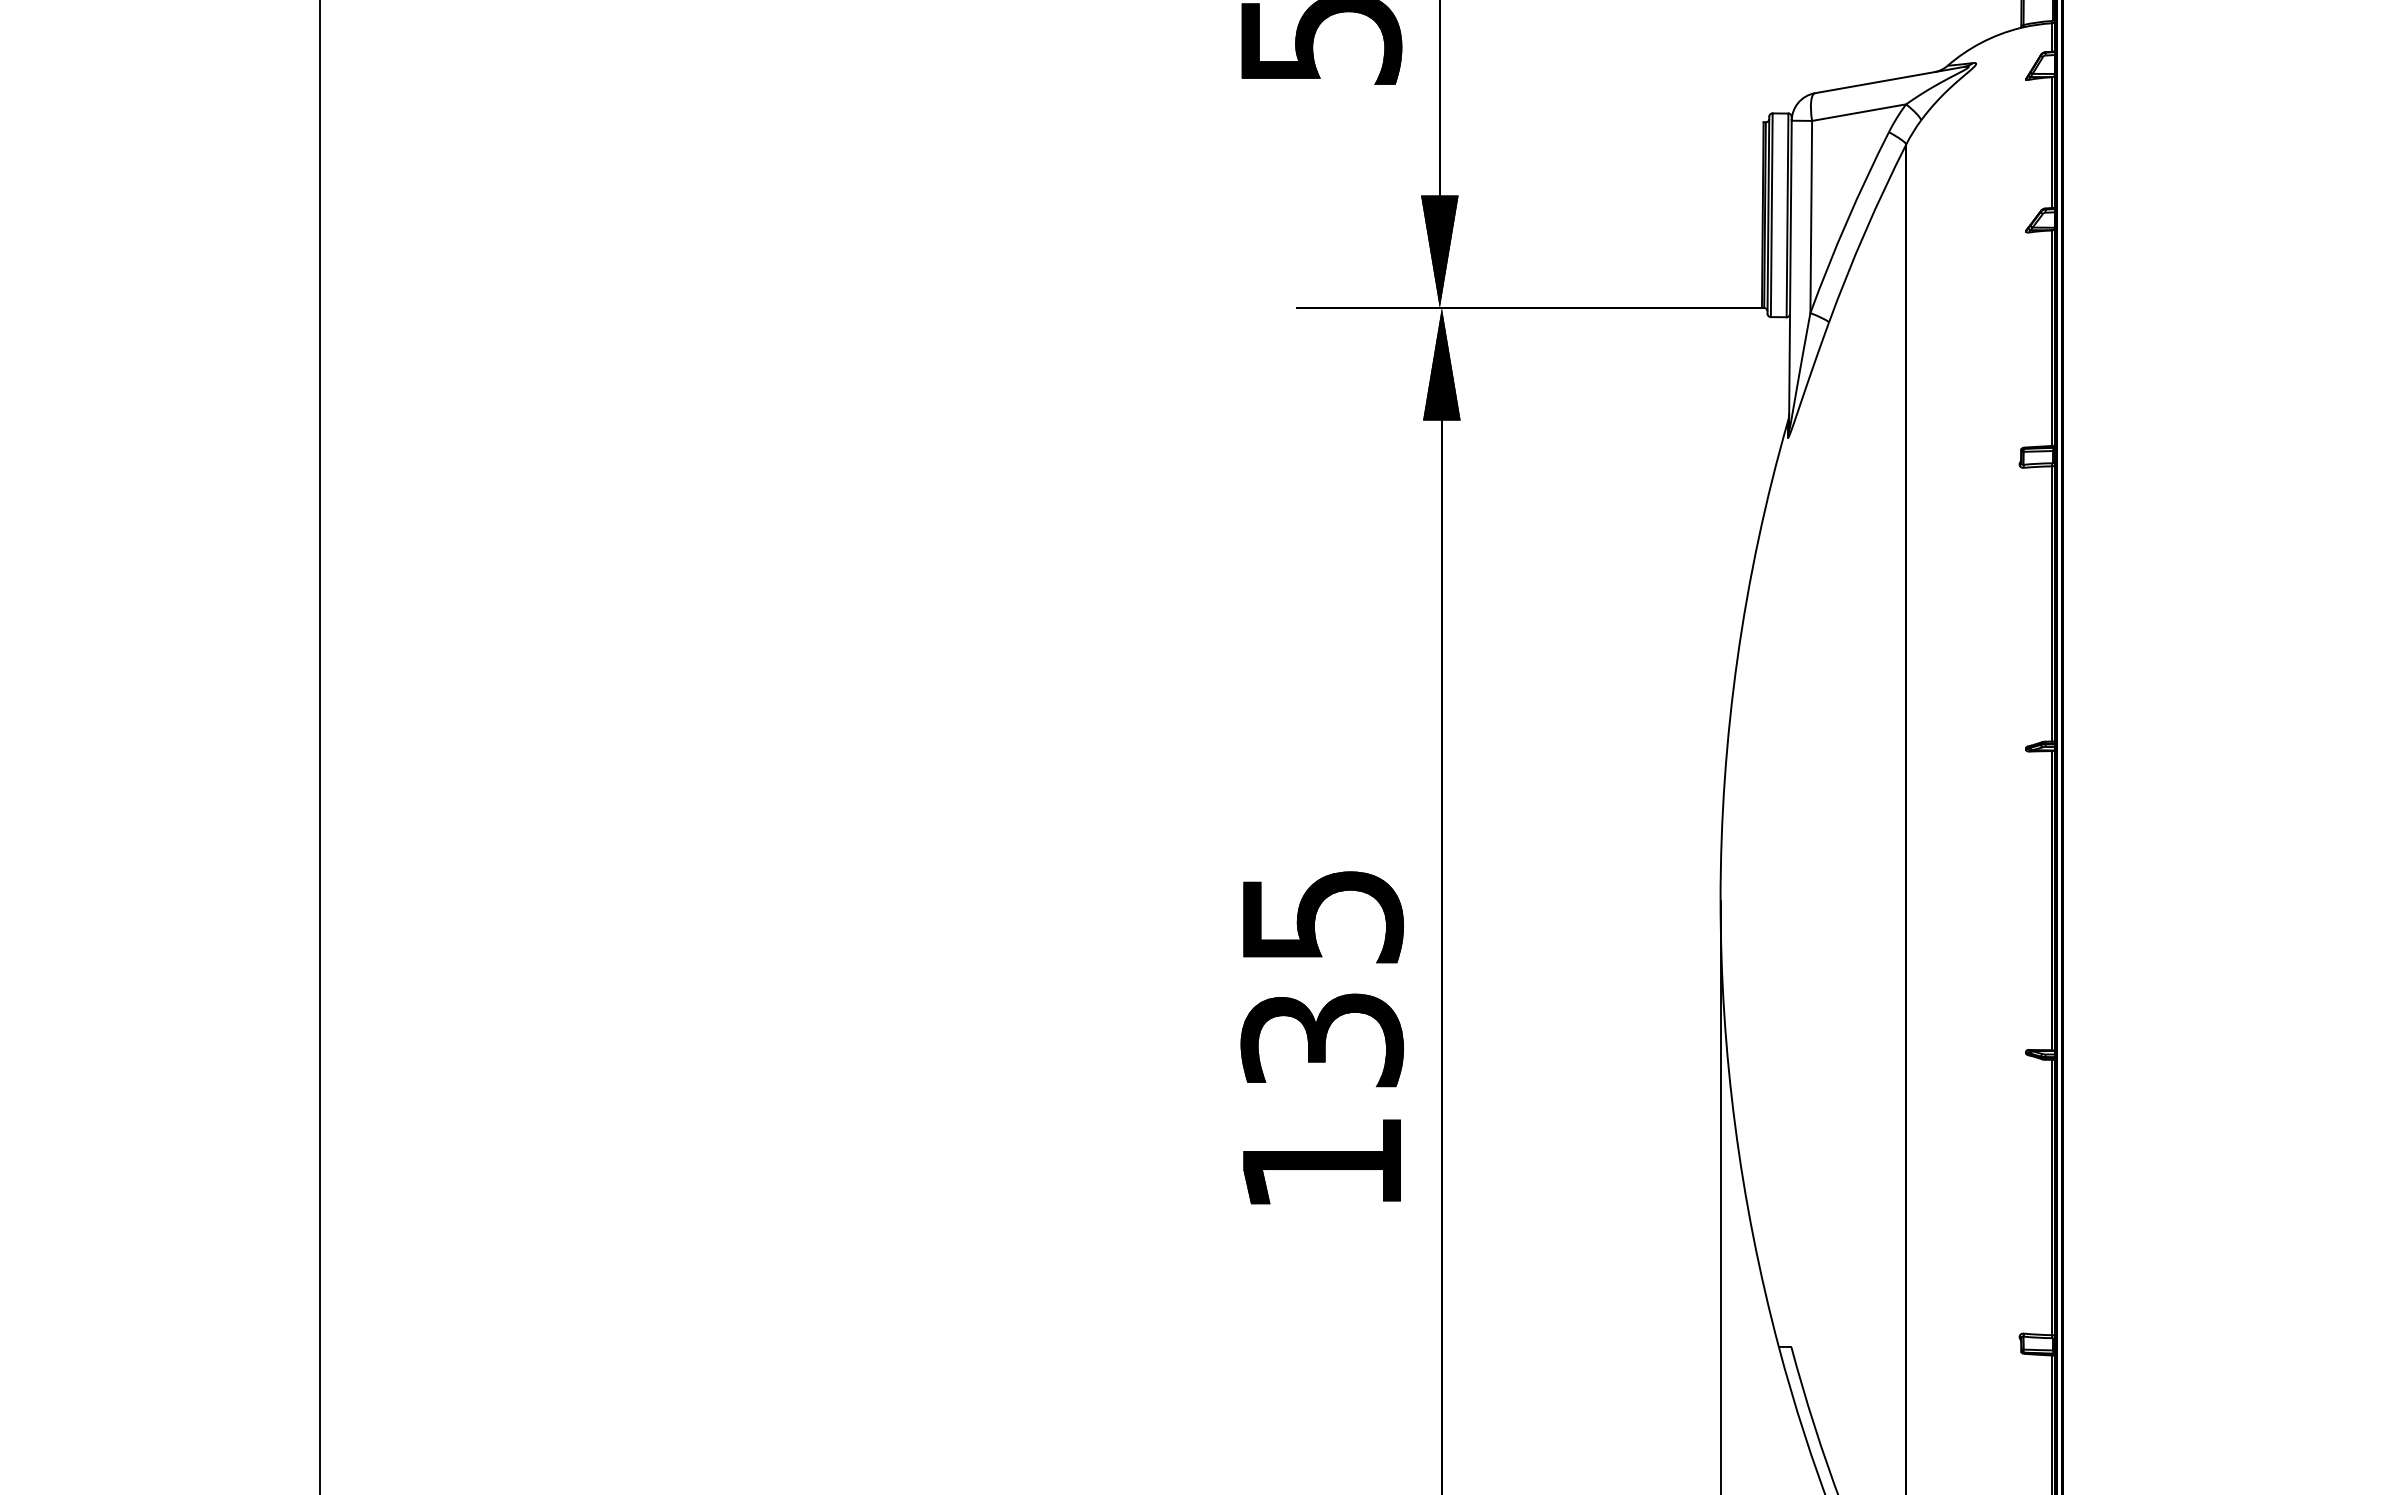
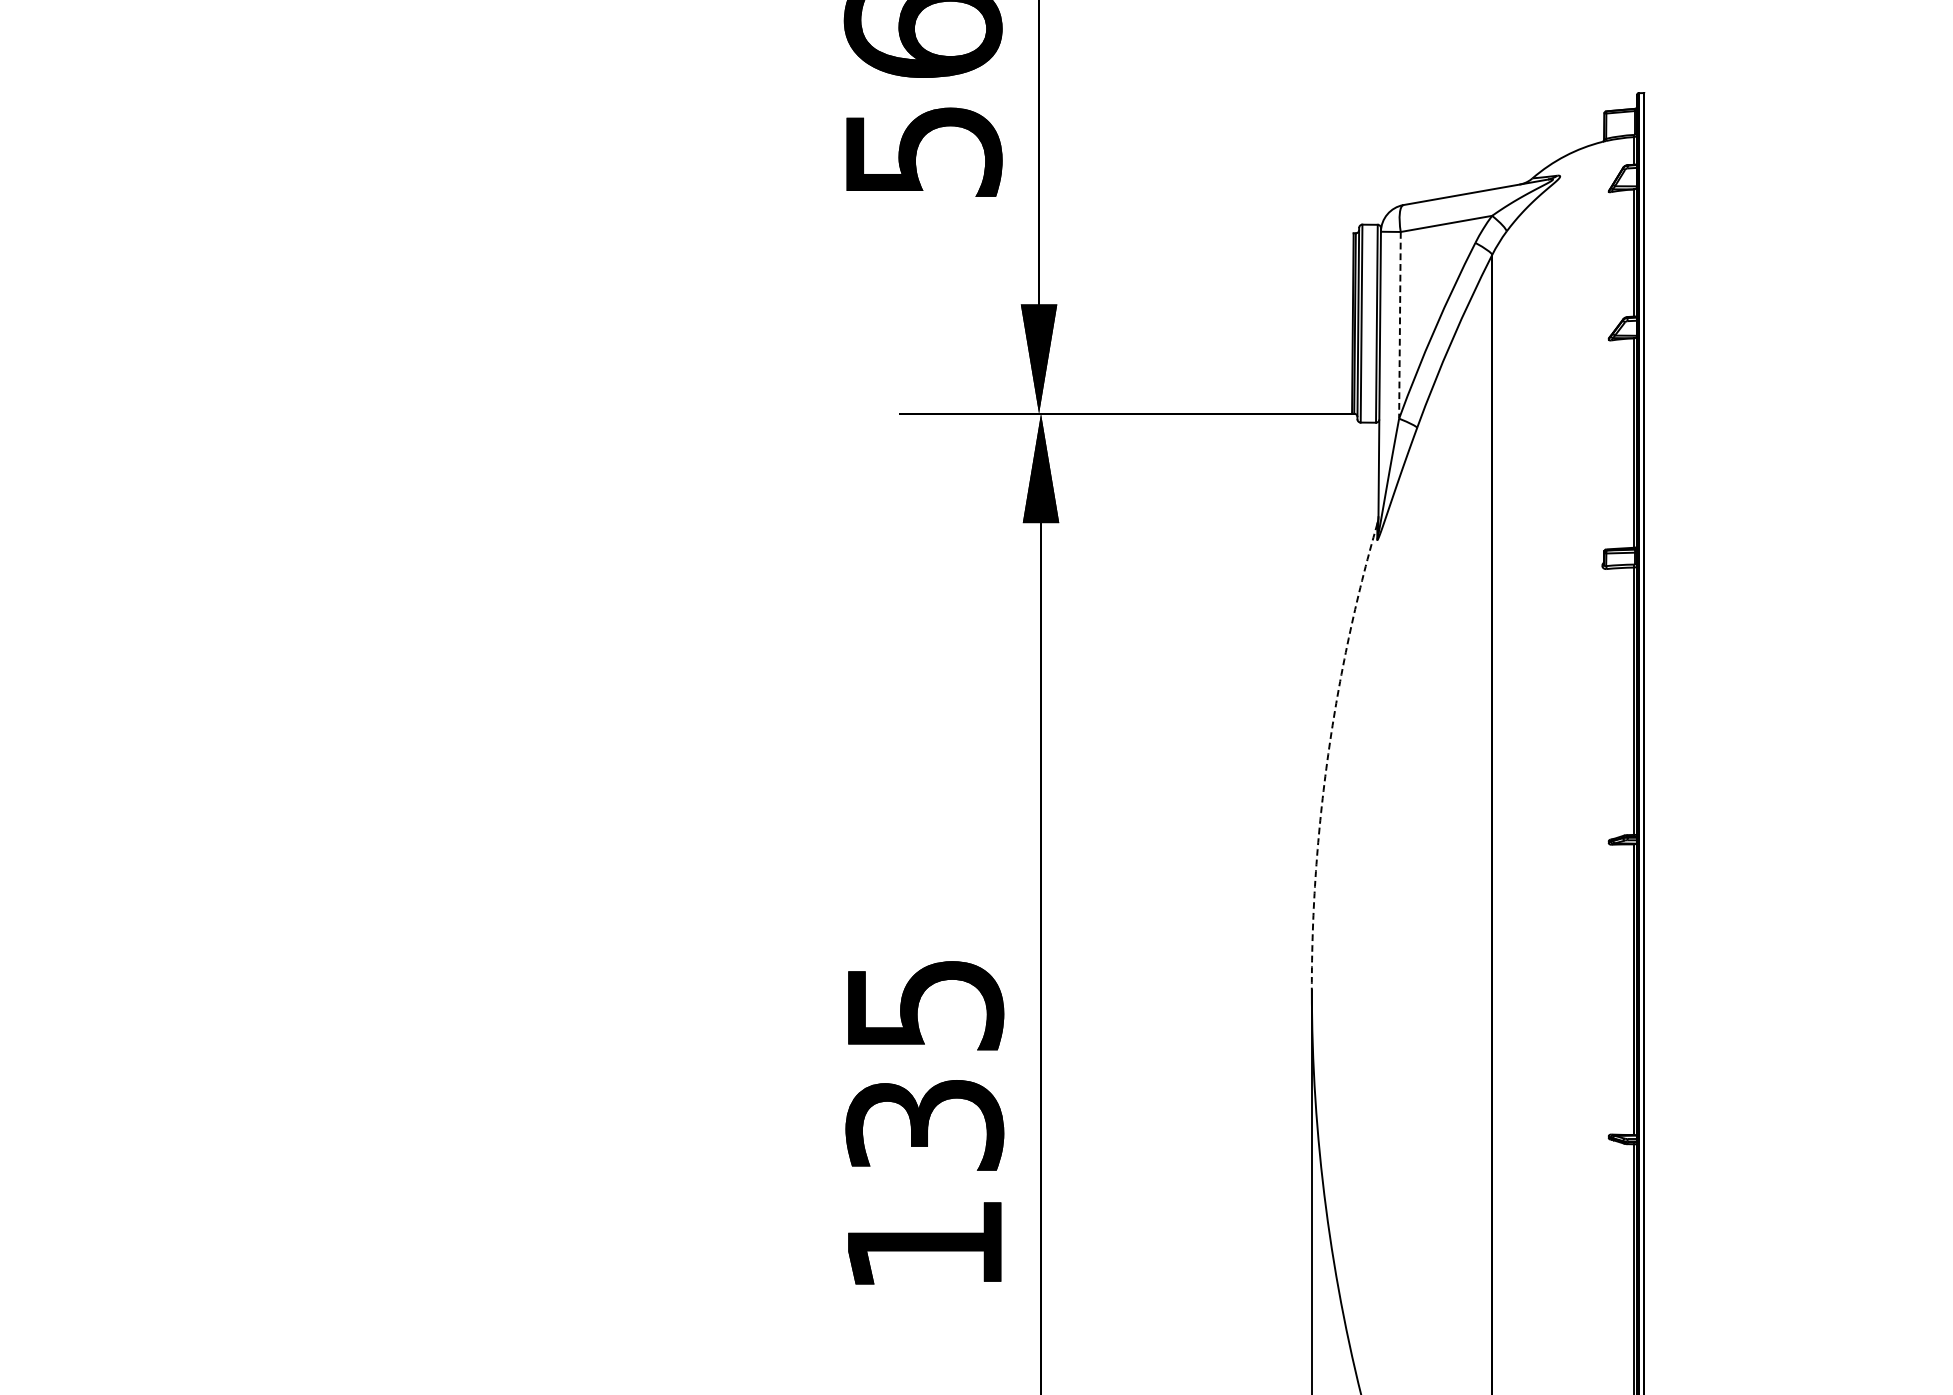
line: (1811, 217) -> (1400, 325), solid -> dashed
arc: (1737, 658) -> (1328, 754), solid -> dashed

